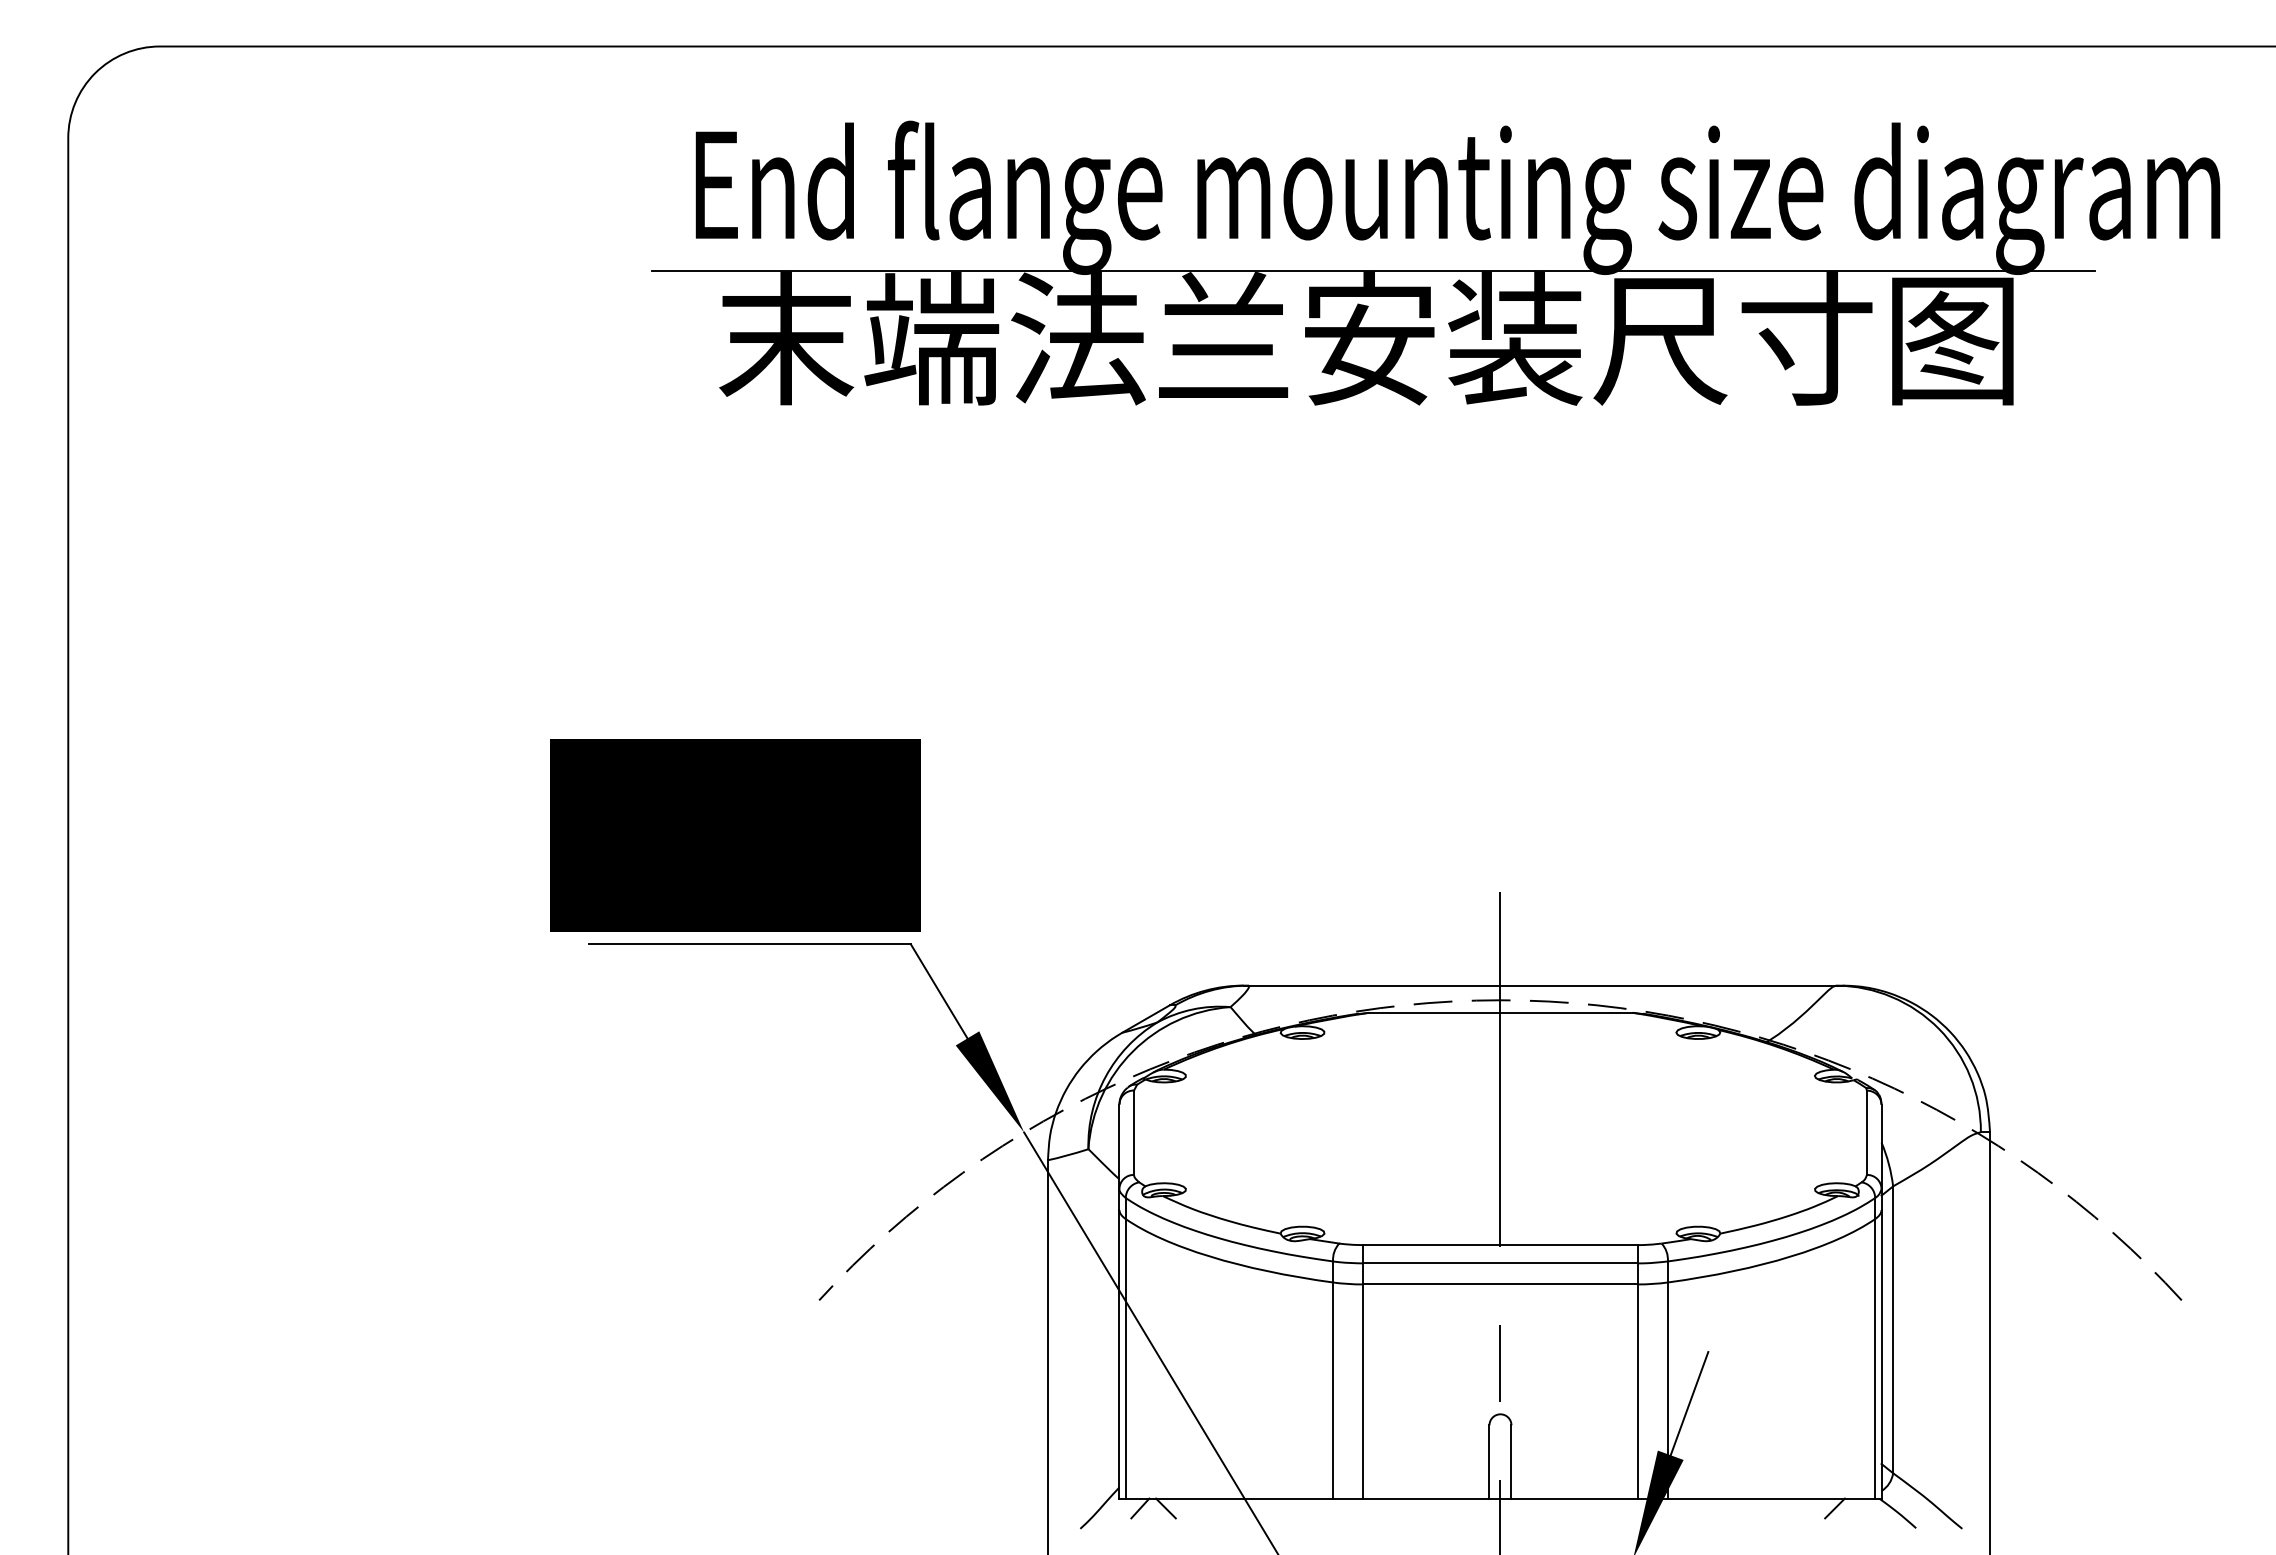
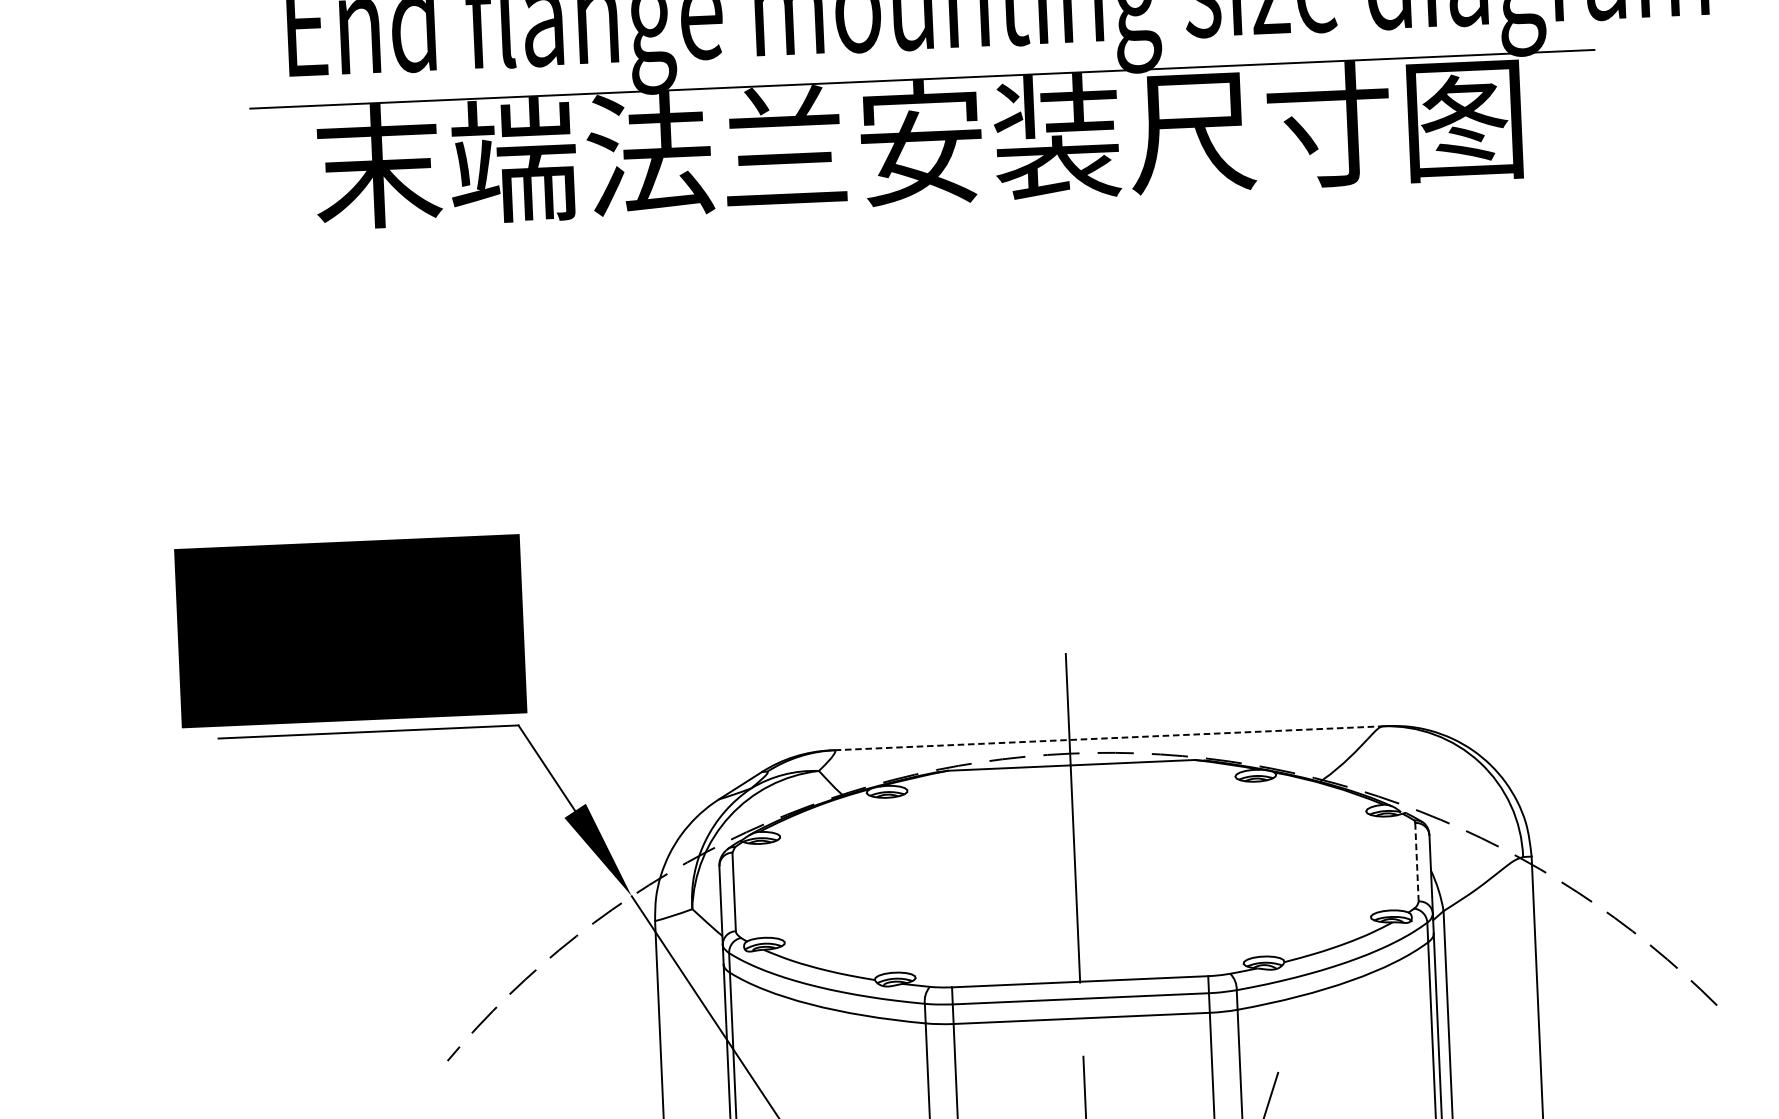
line: (1542, 985) -> (1108, 738), solid -> dashed
line: (1866, 1132) -> (1416, 861), solid -> dashed

